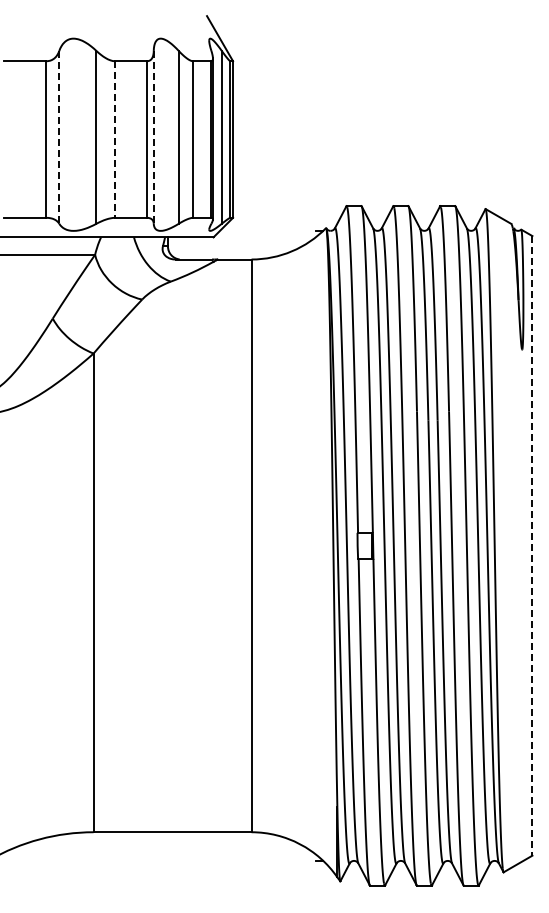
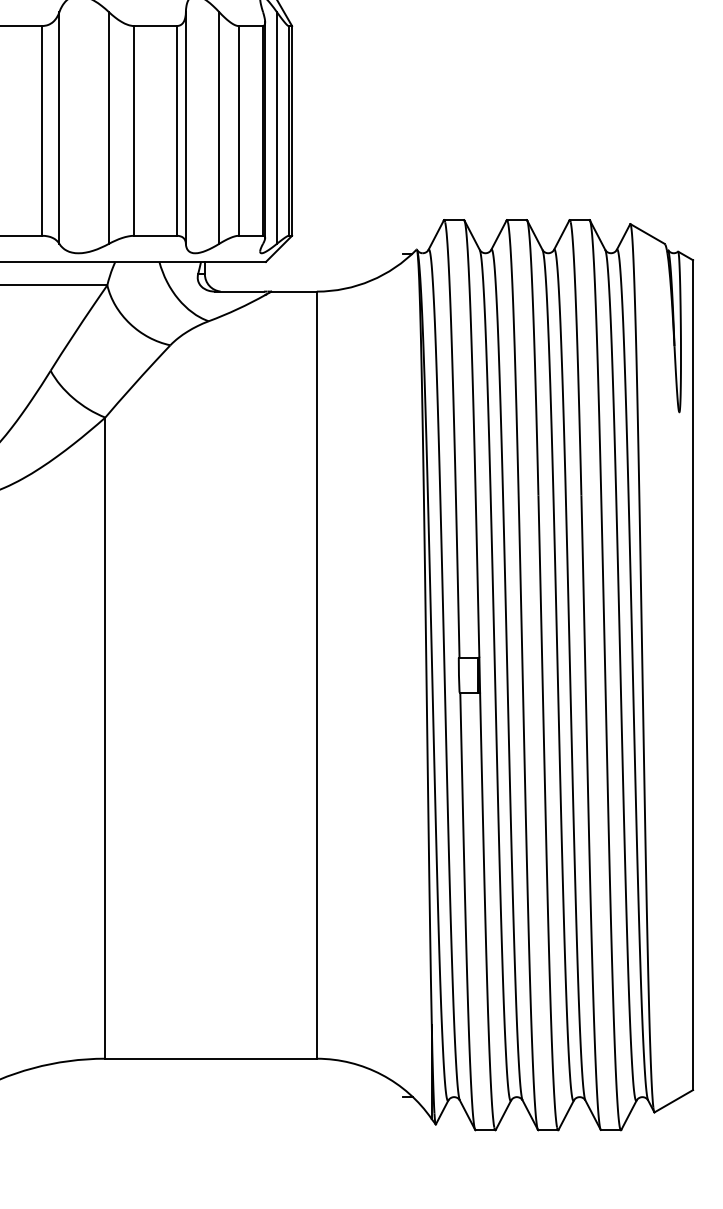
line: (59, 137) -> (59, 128), dashed -> solid
line: (153, 137) -> (185, 128), dashed -> solid
line: (115, 140) -> (134, 132), dashed -> solid
line: (532, 545) -> (693, 674), dashed -> solid

